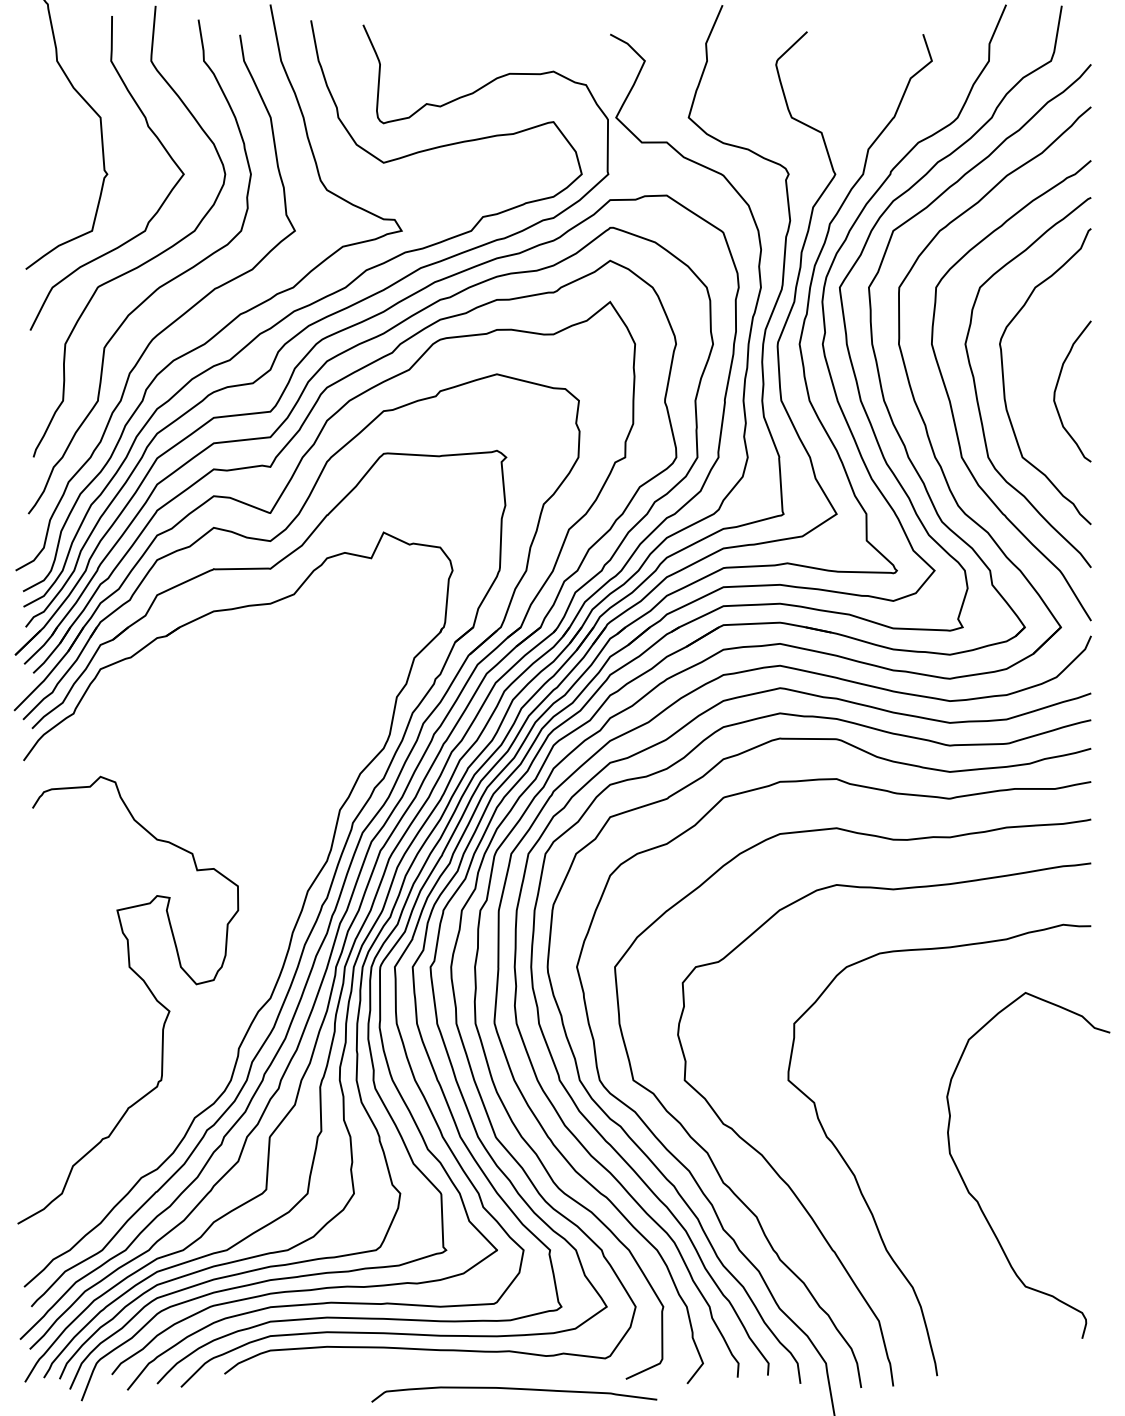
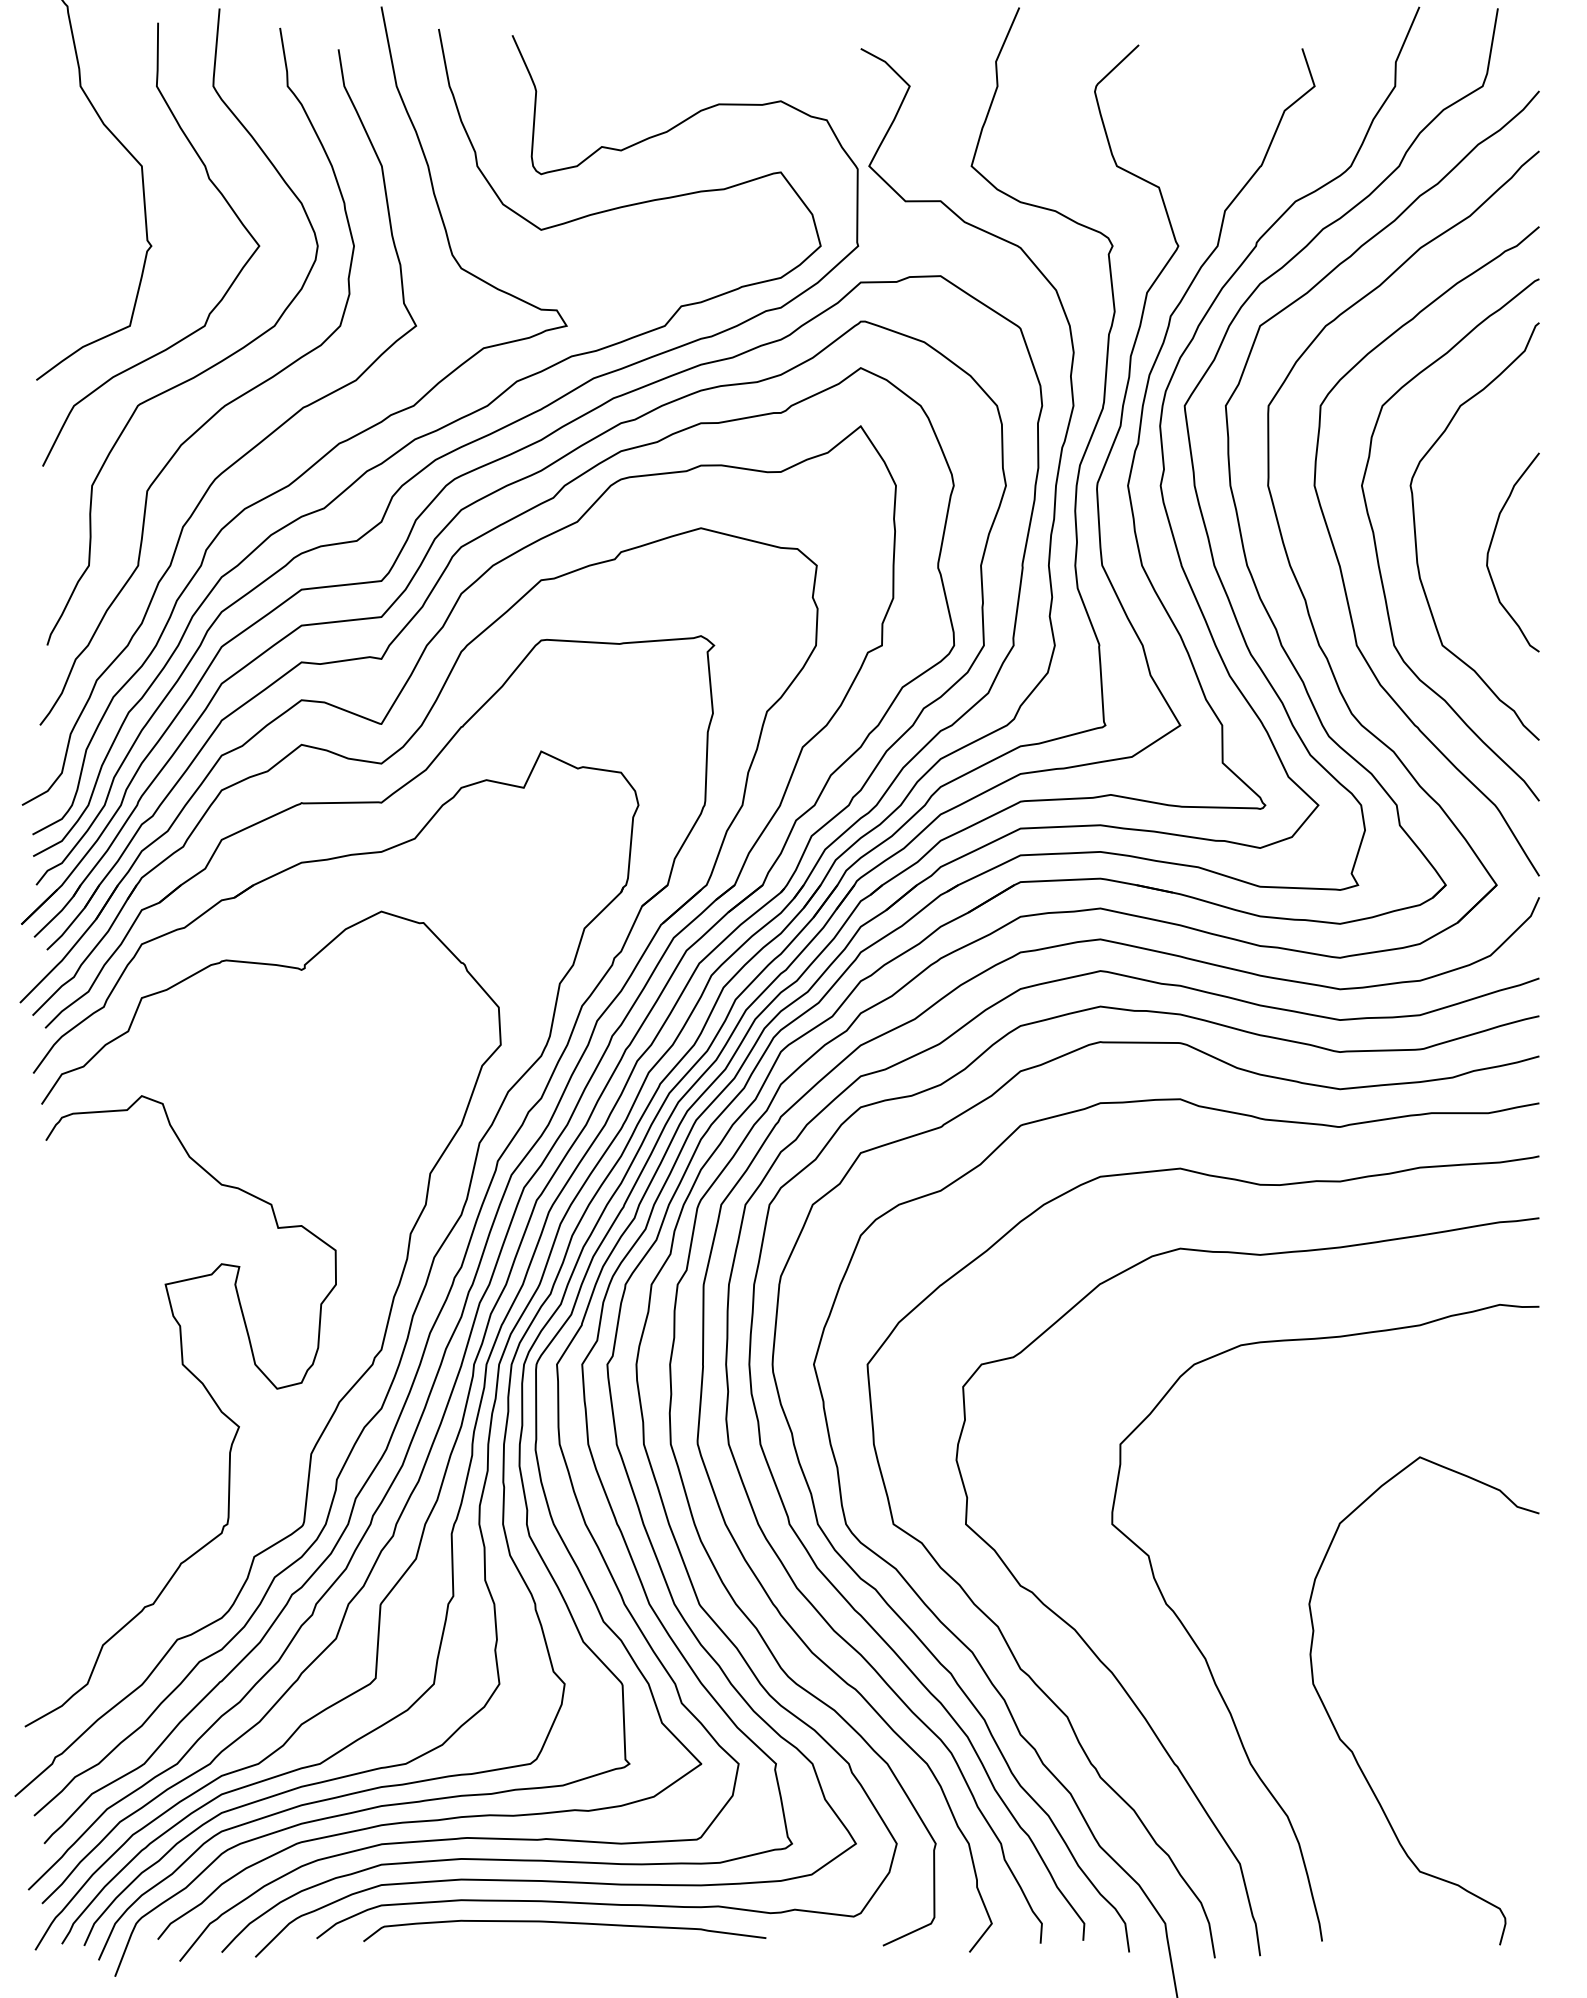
curve: (239, 993) -> (337, 1401), added
curve: (978, 1201) -> (1353, 1751), moved
curve: (514, 1389) -> (564, 1923), moved

